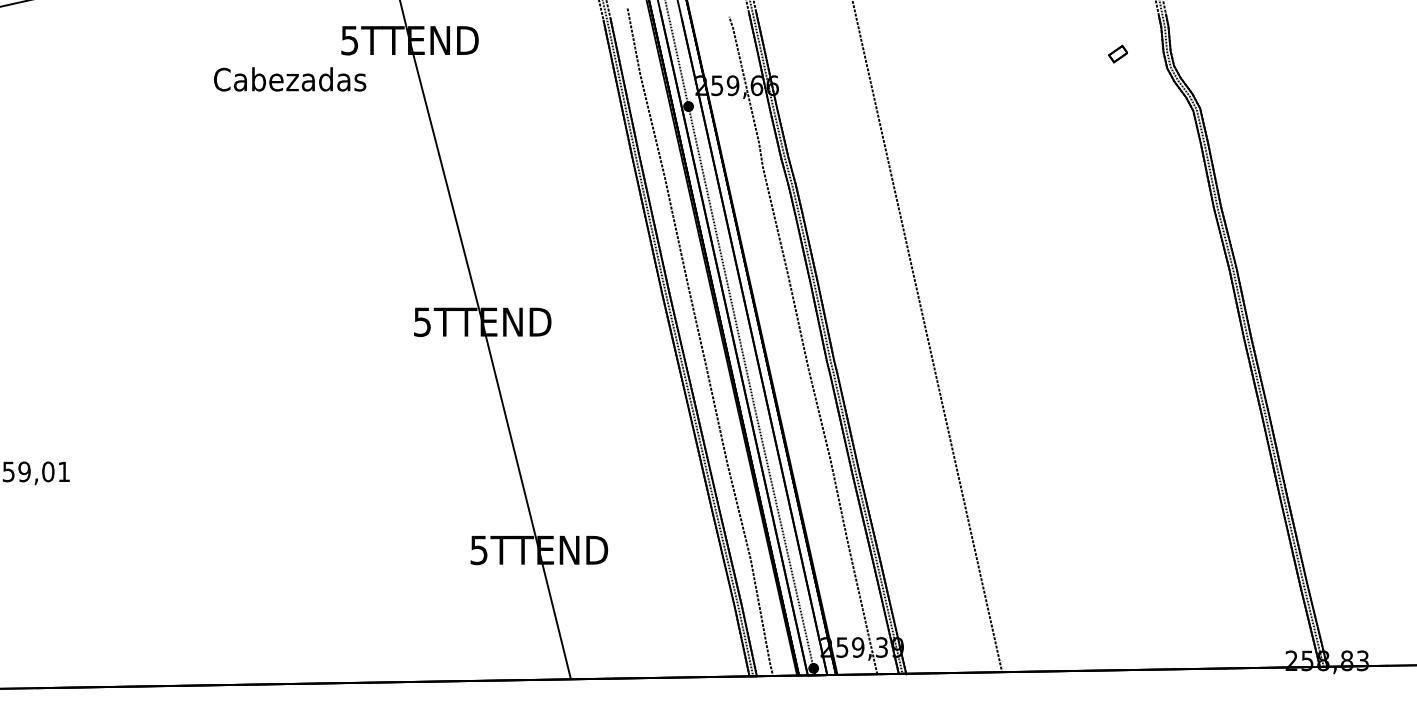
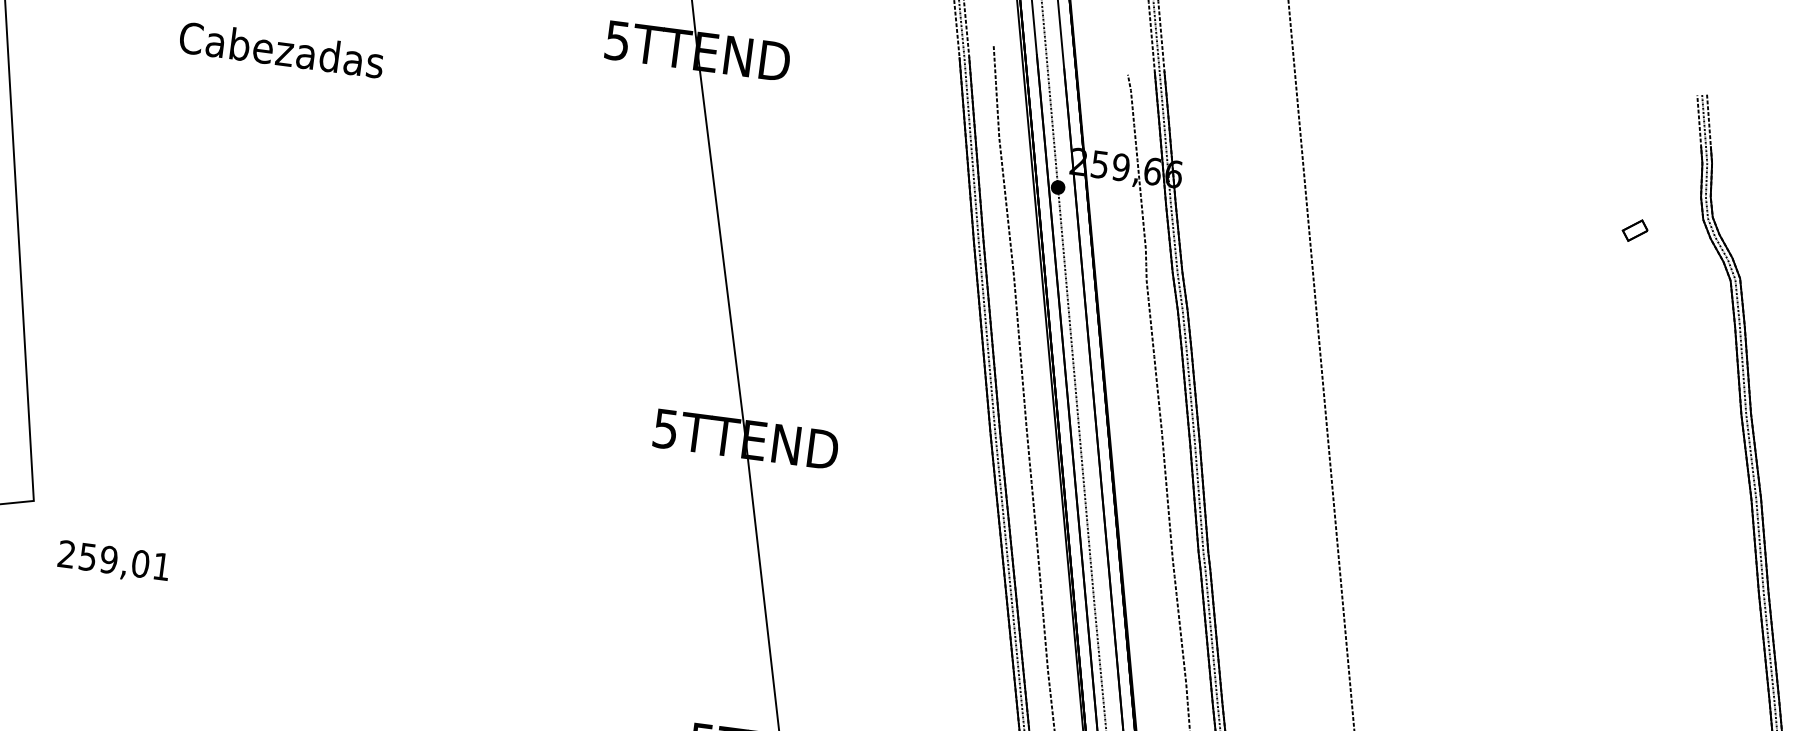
part: (1117, 53) -> (1634, 229), moved
text: (290, 79) -> (282, 50), moved

